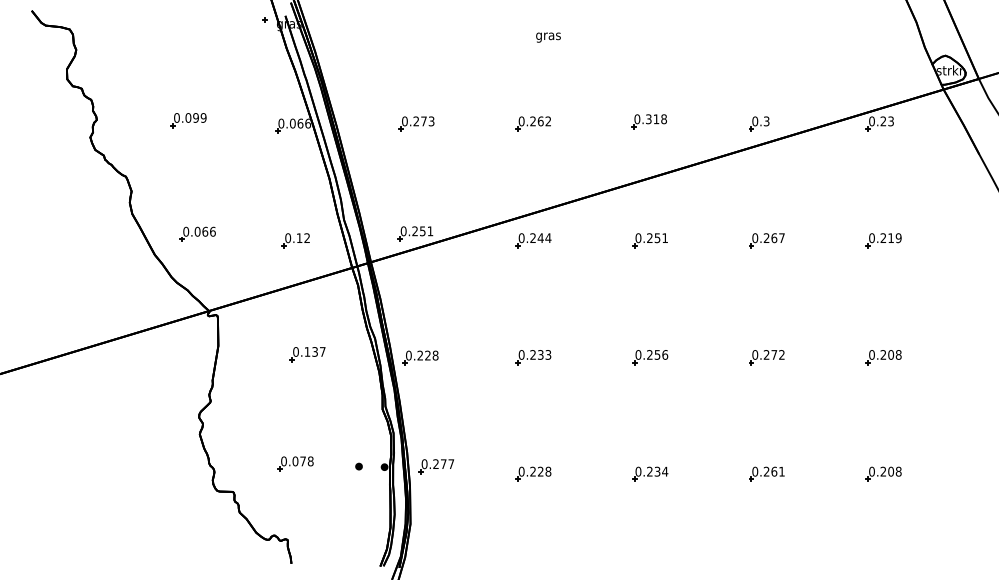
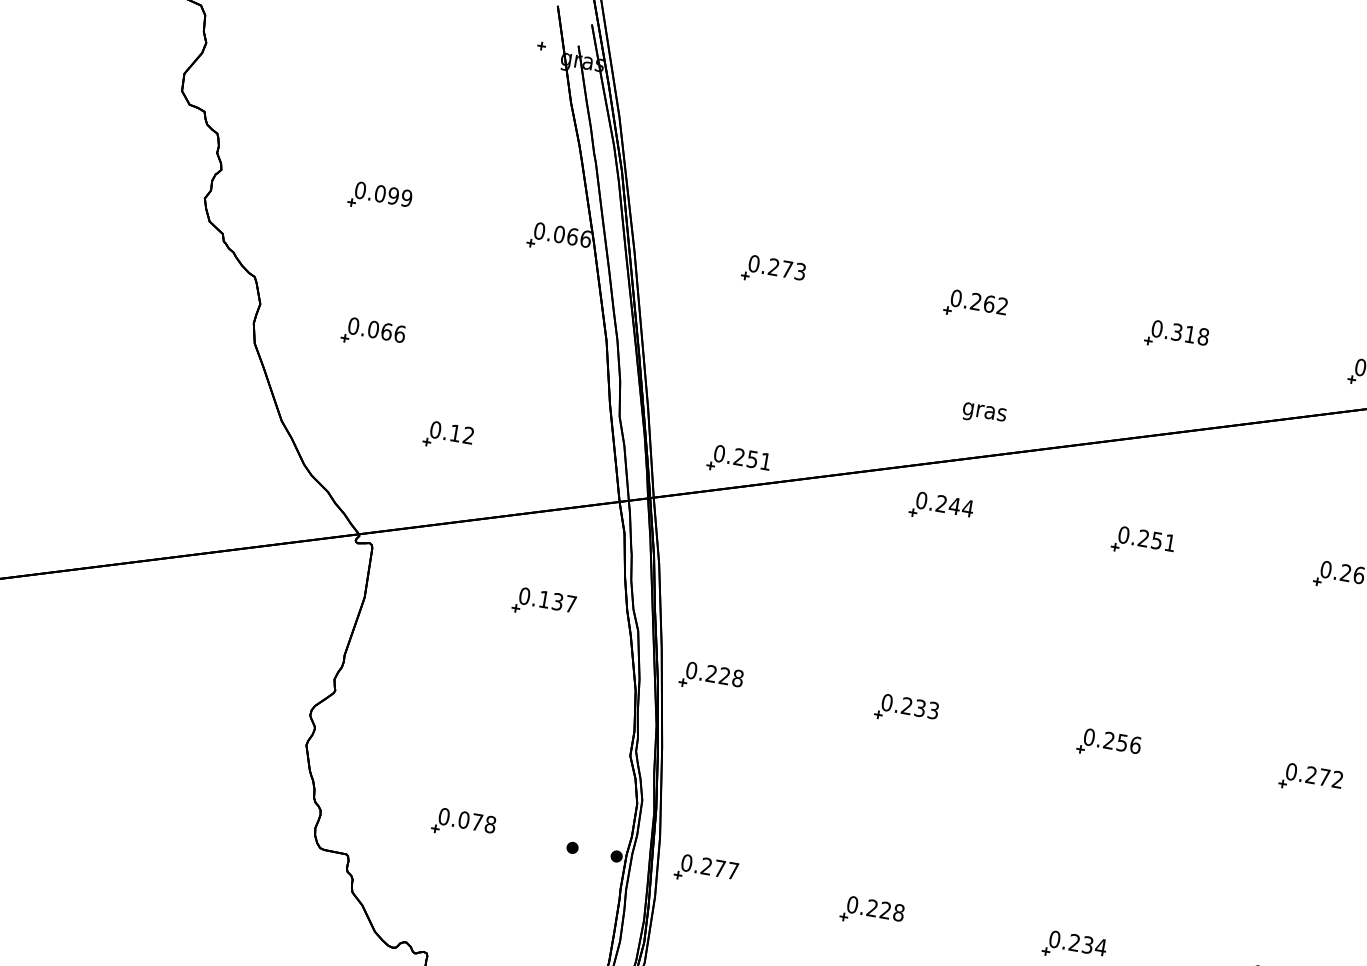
text: (548, 37) -> (984, 413), moved
part: (197, 233) -> (372, 332), moved
part: (295, 240) -> (447, 436), moved
part: (307, 354) -> (543, 604), moved

